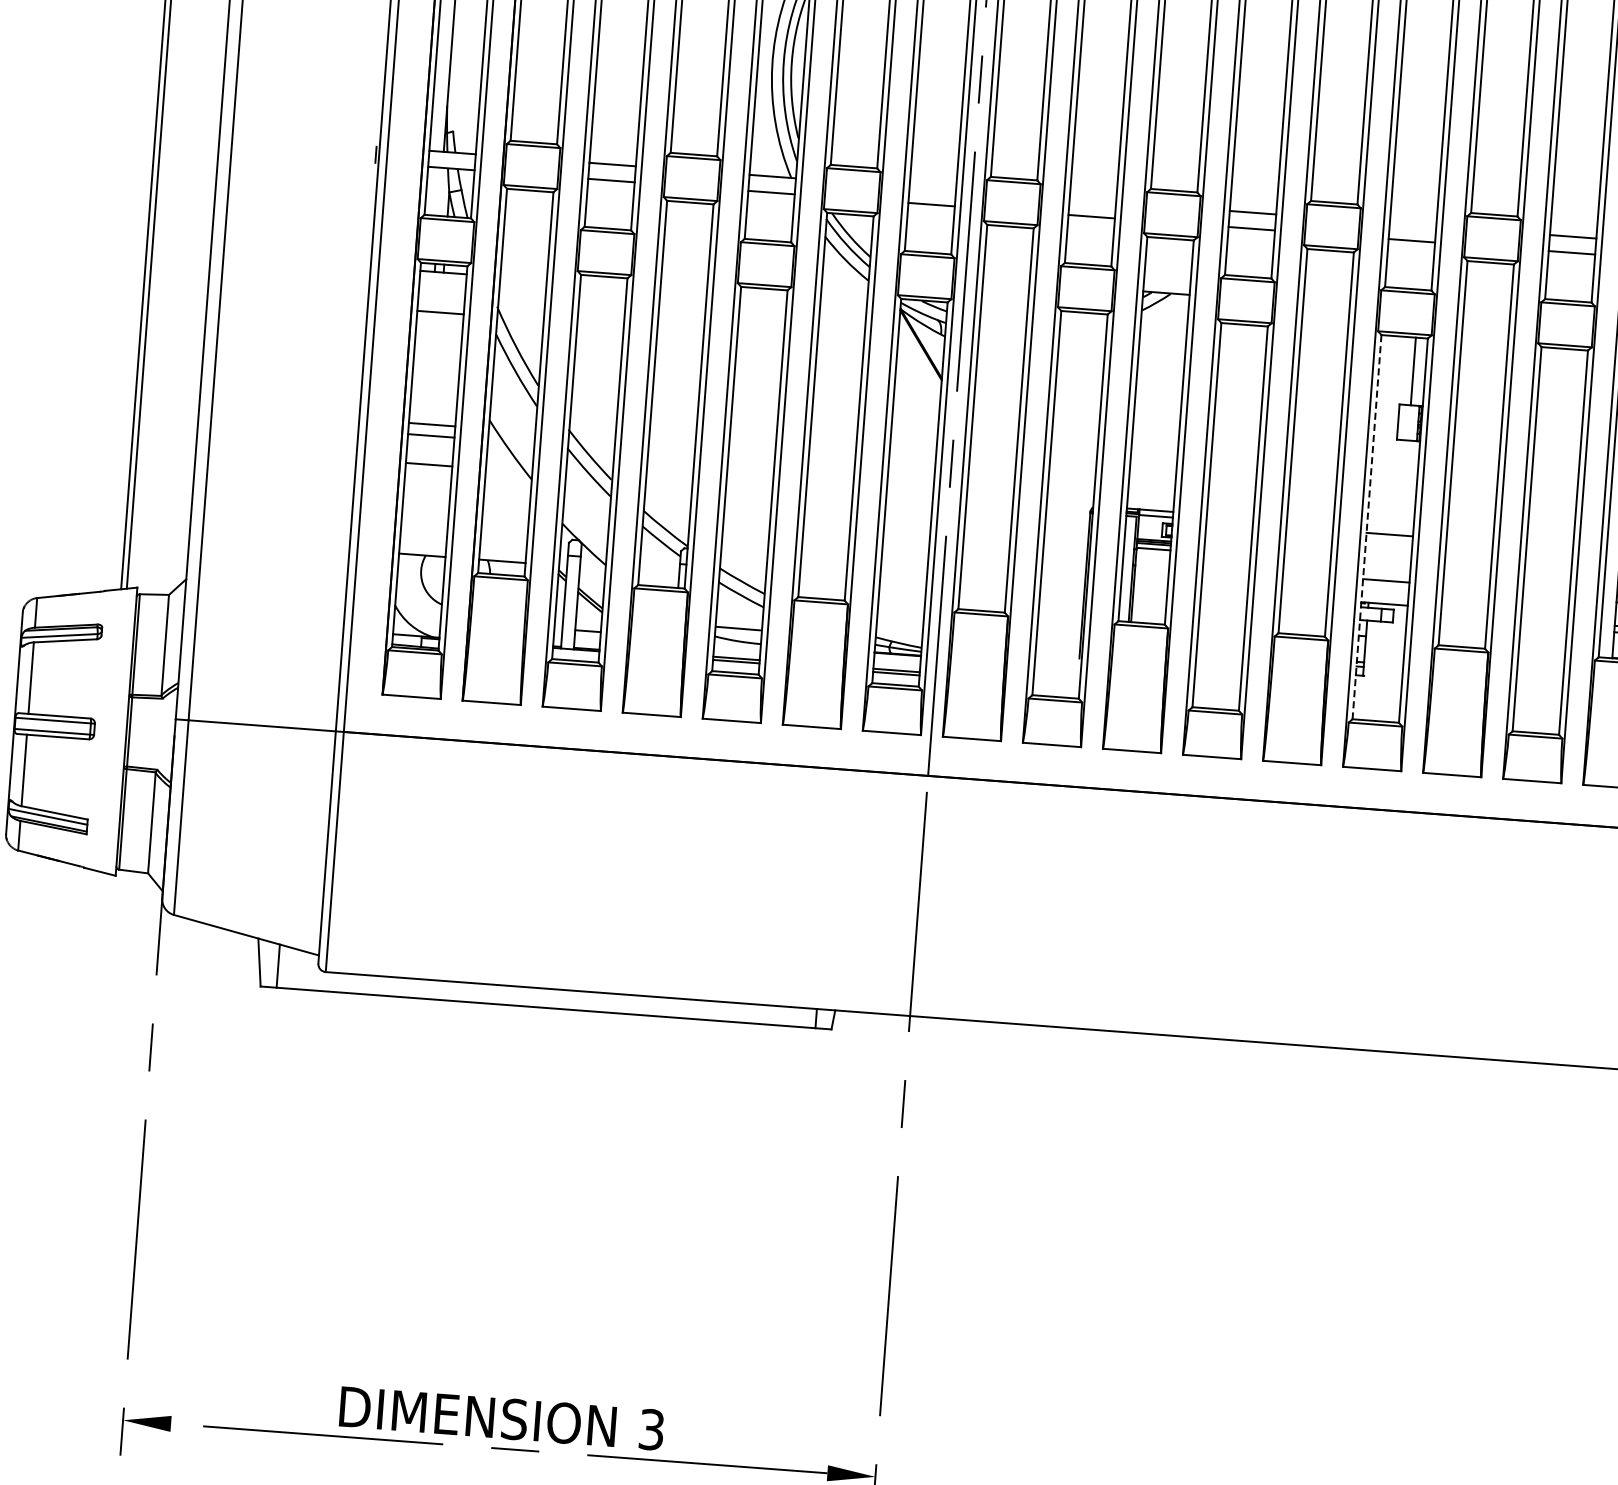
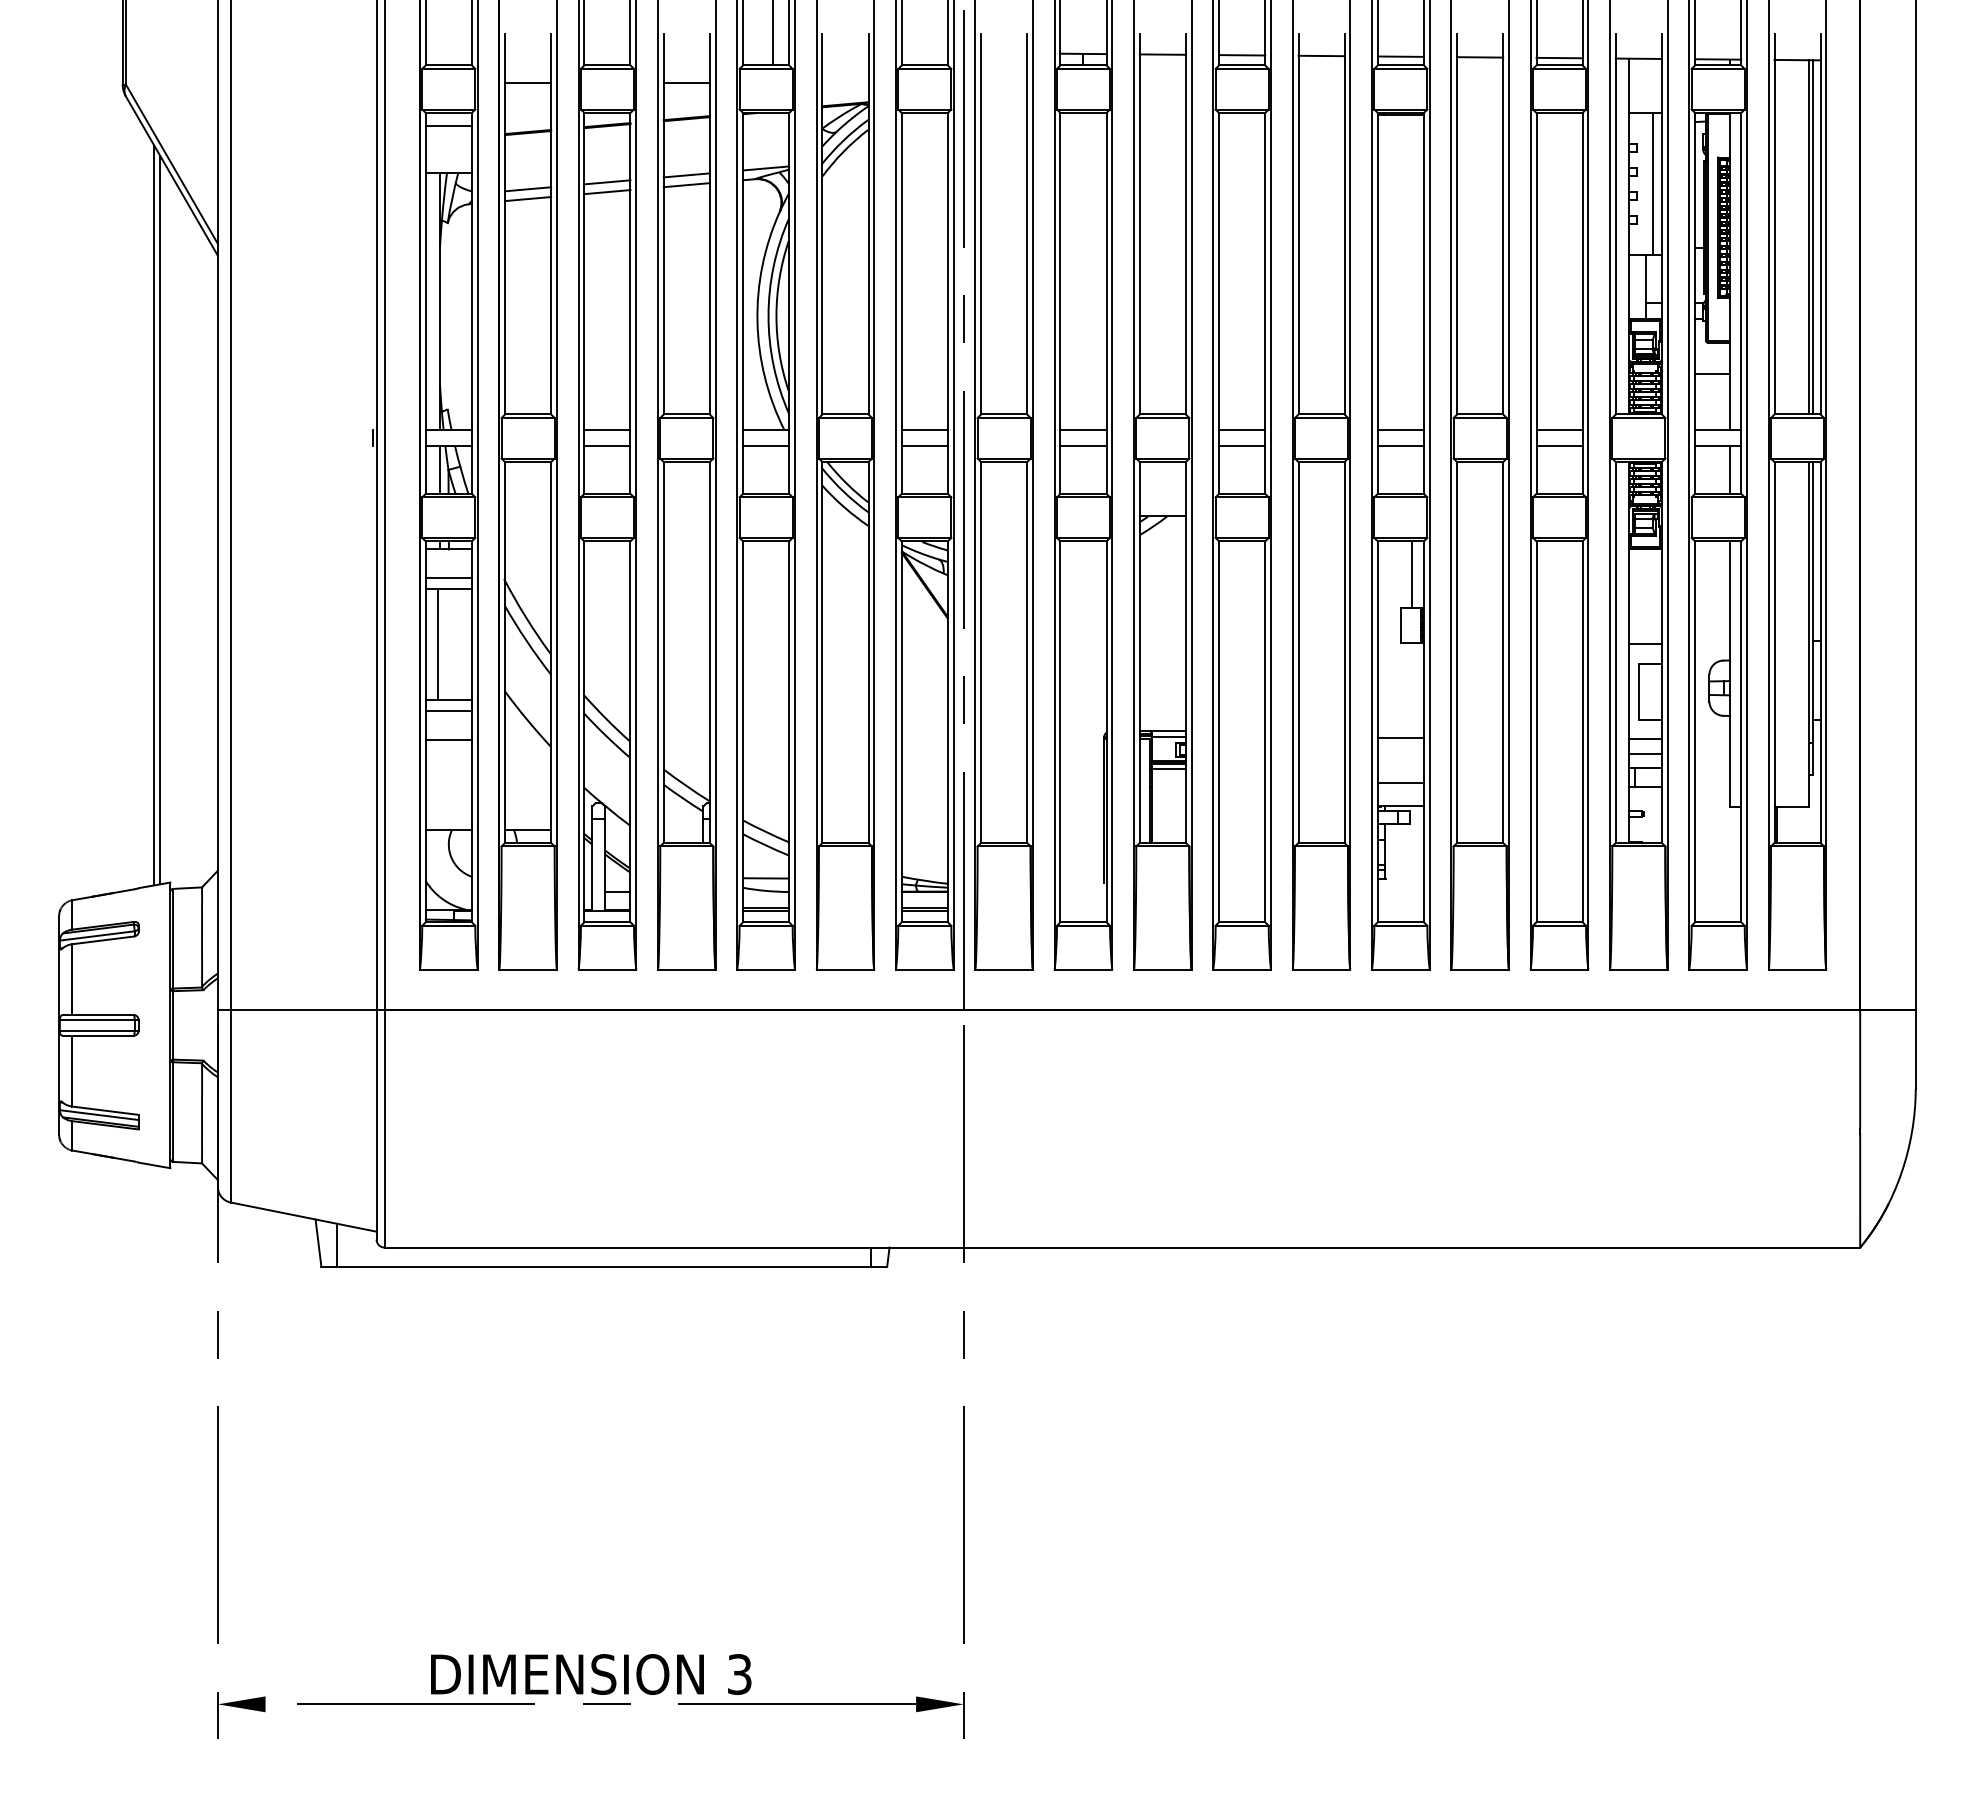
line: (932, 188) -> (924, 430), added
line: (441, 191) -> (440, 469), added
line: (1092, 200) -> (1083, 430), added
line: (1412, 224) -> (1400, 430), added
line: (441, 300) -> (448, 577), added
line: (425, 367) -> (438, 644), added
line: (1366, 527) -> (1377, 732), dashed -> solid

